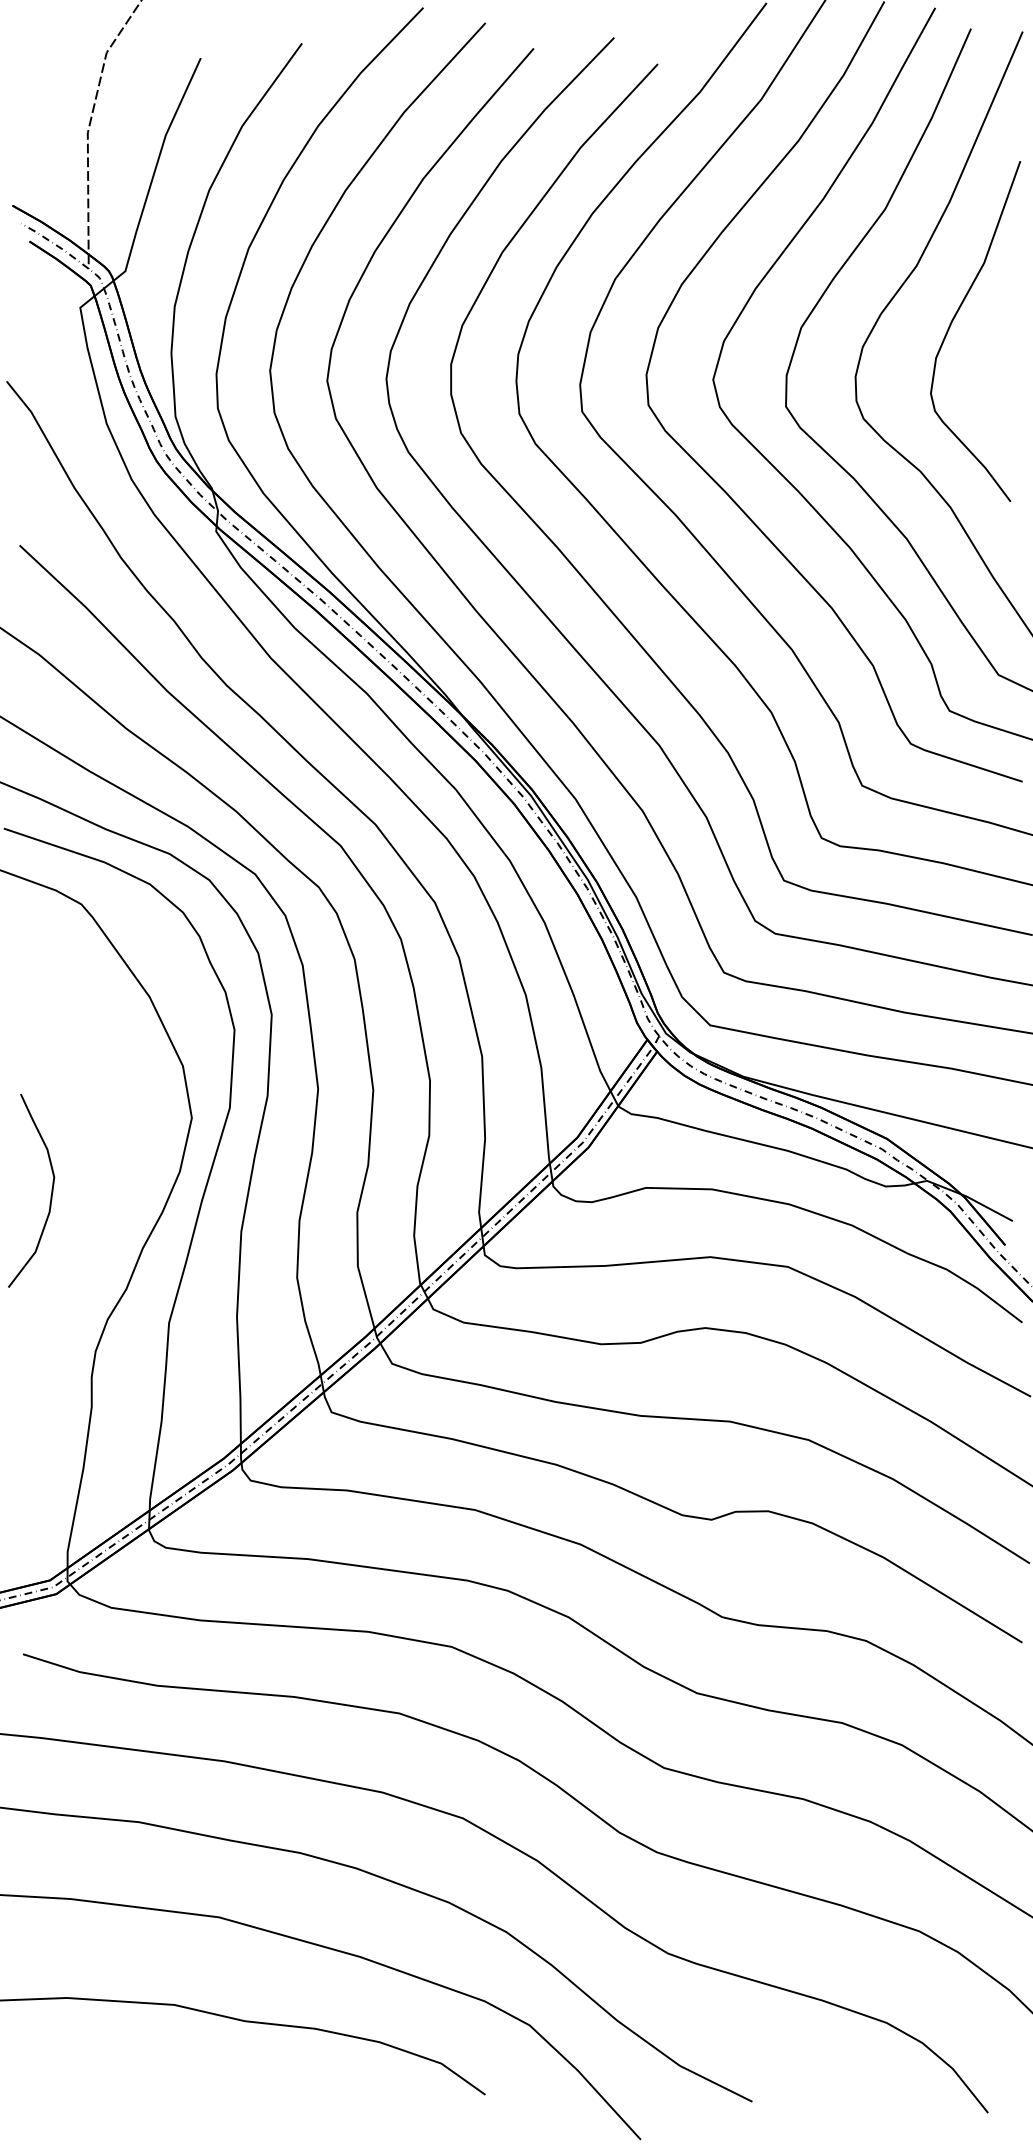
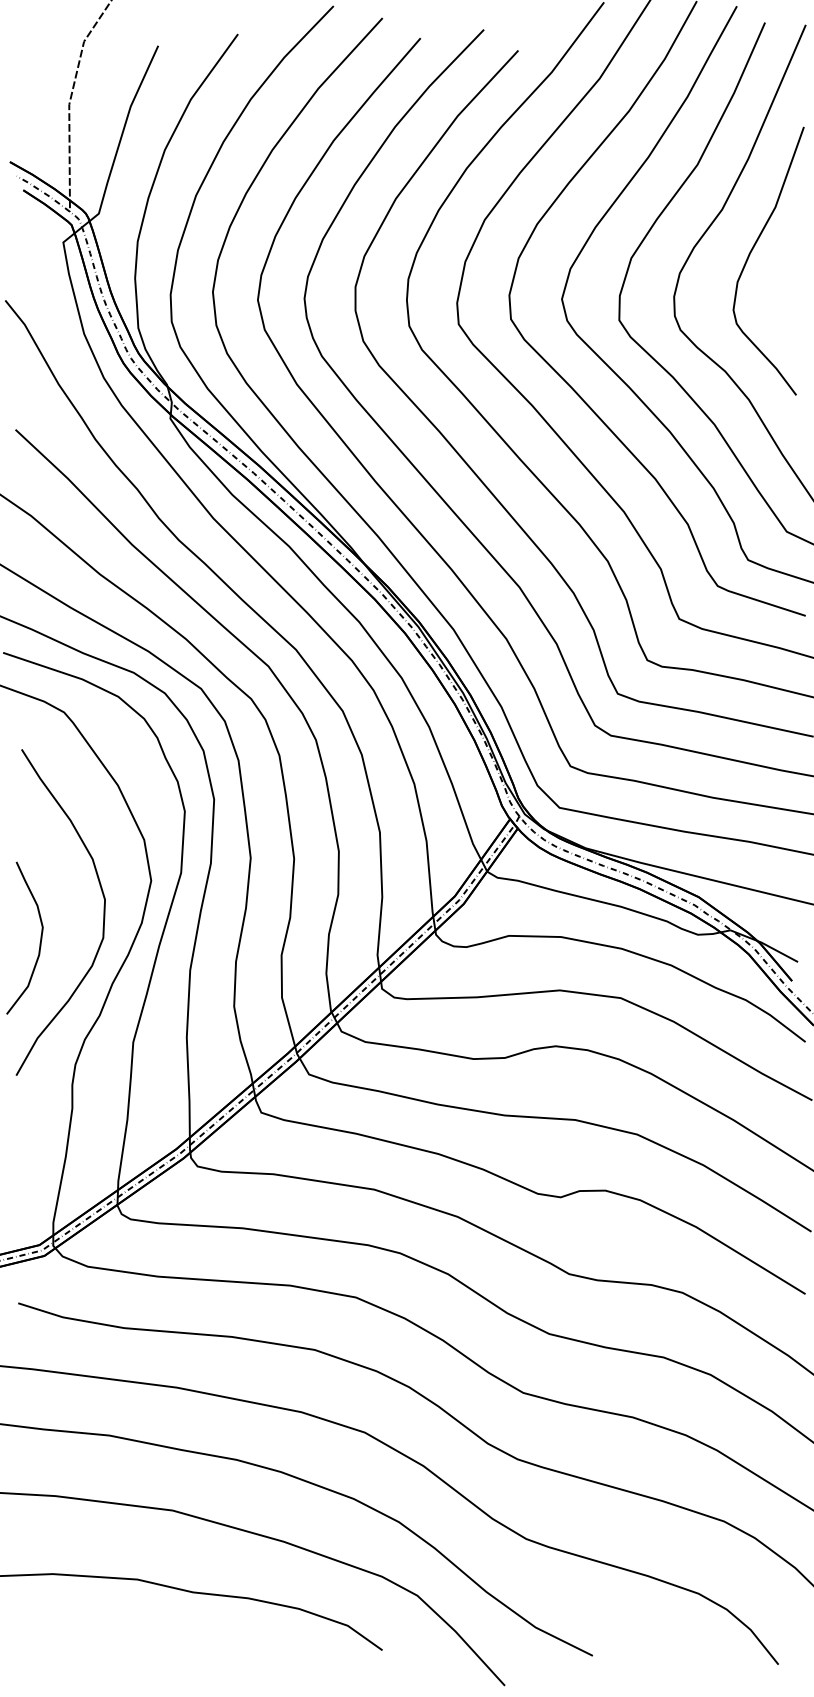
curve: (131, 1158) -> (103, 912), added

